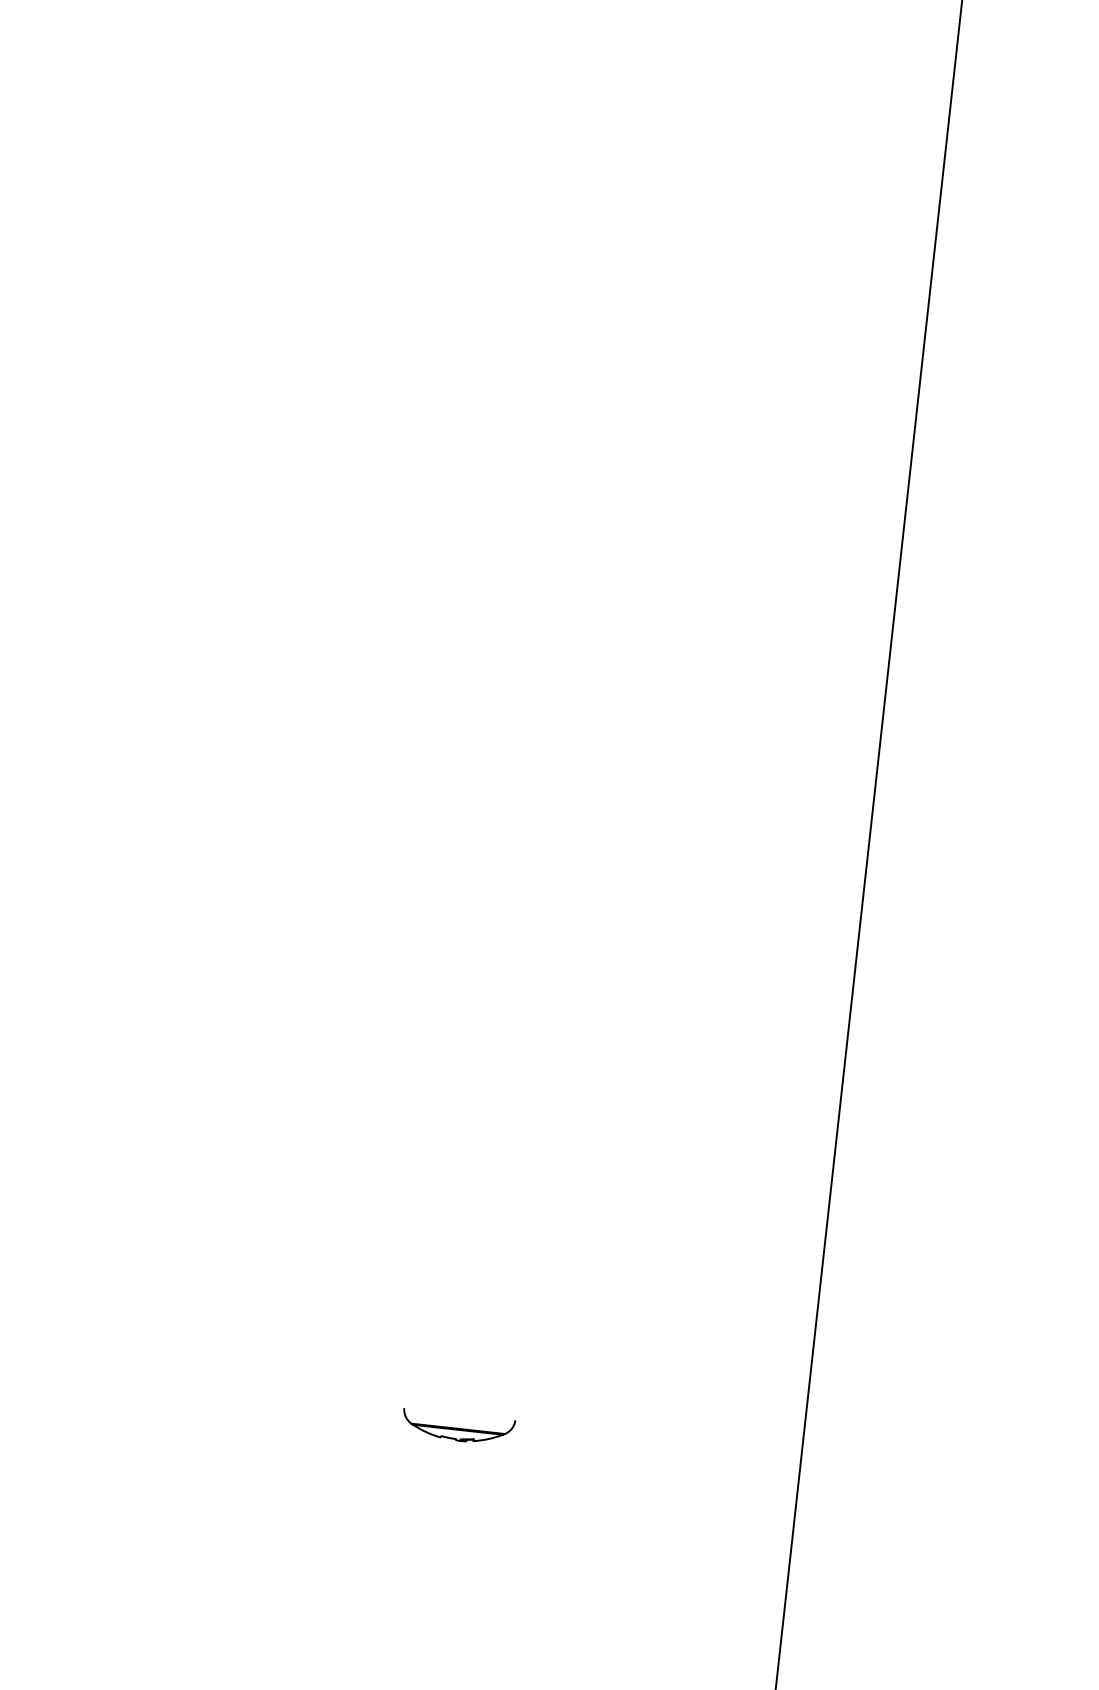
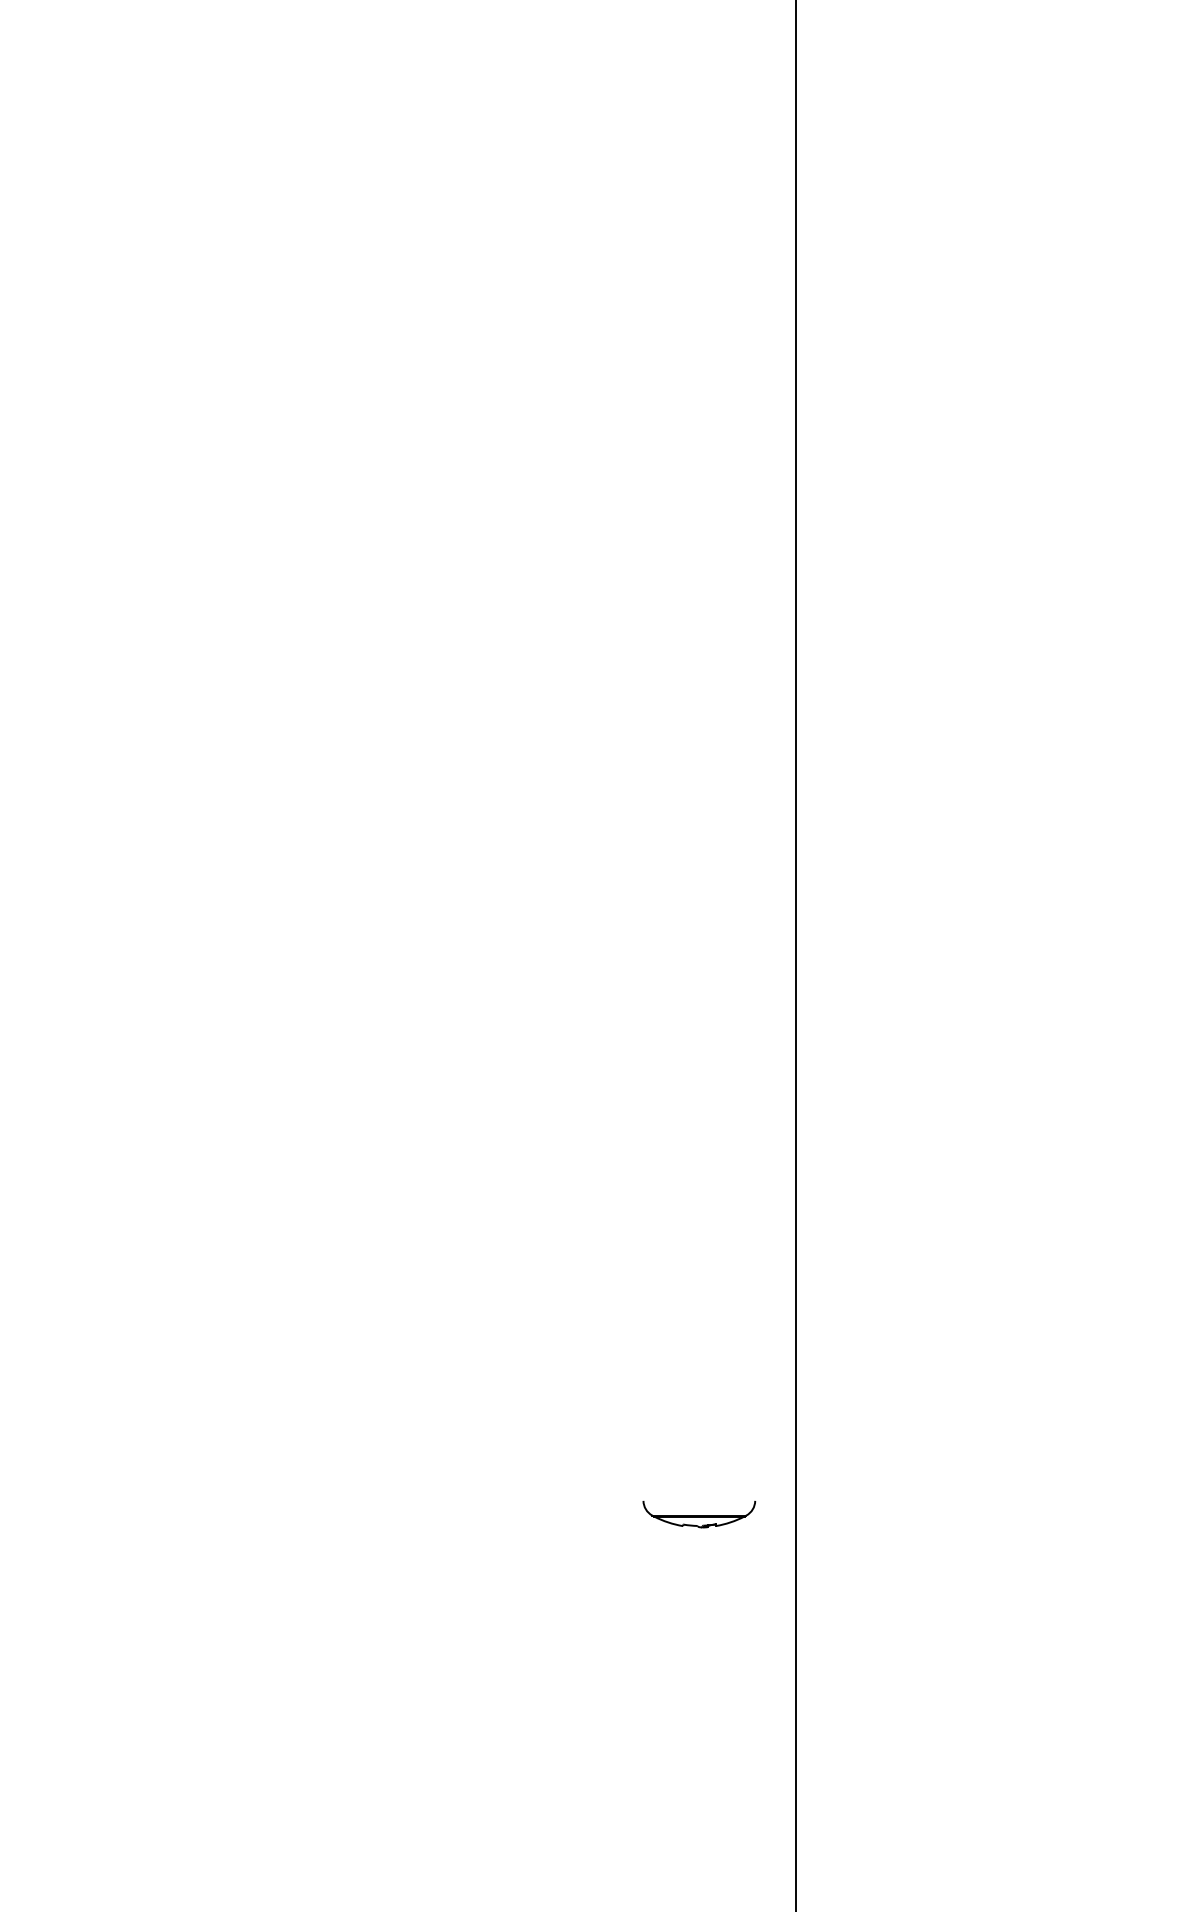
part: (458, 1427) -> (699, 1514), moved

